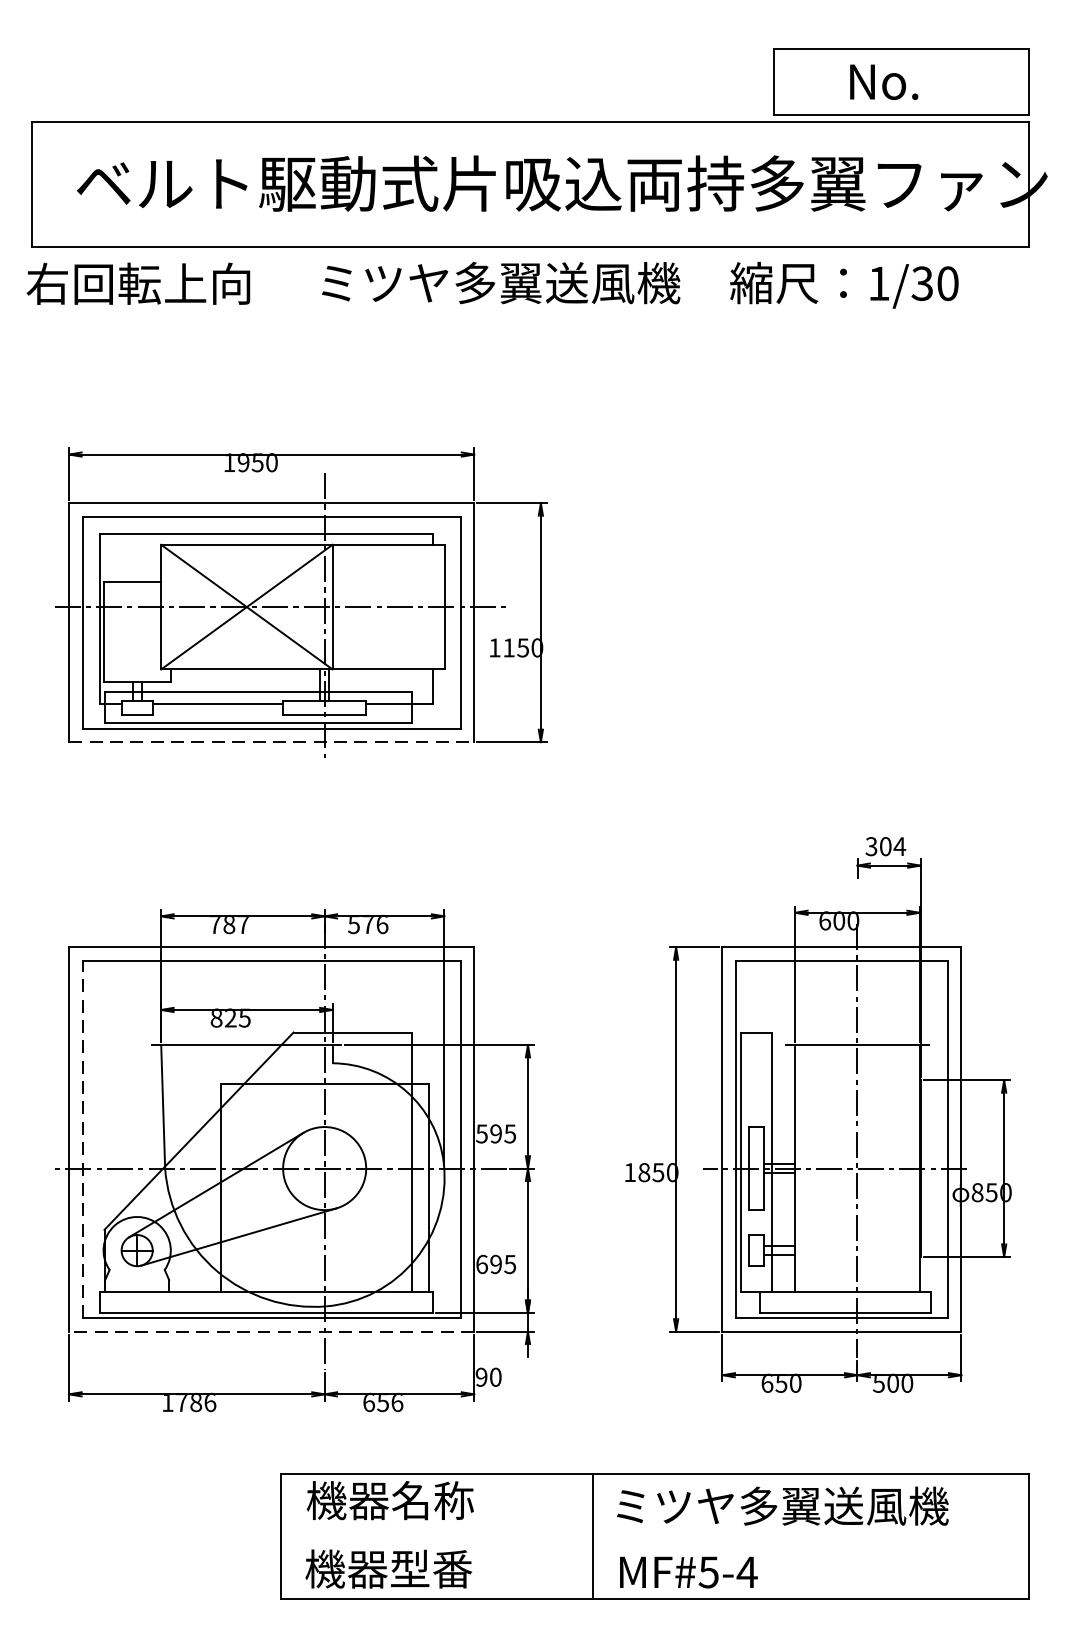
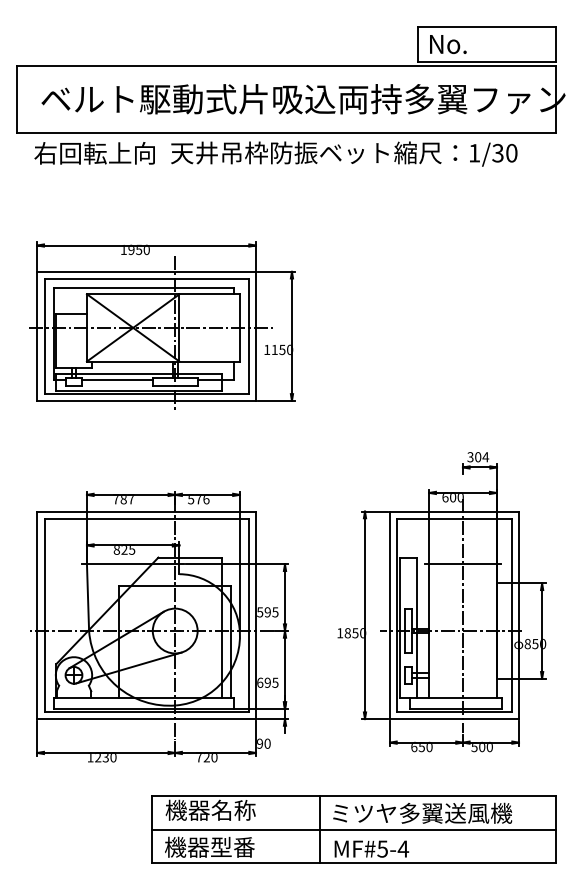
text: (884, 82) -> (448, 44), moved
text: (517, 282) -> (279, 152), ミツヤ多翼送風機 -> 天井吊枠防振ベット
text: (138, 284) -> (94, 153), moved
line: (273, 741) -> (147, 400), dashed -> solid
line: (82, 1137) -> (44, 614), dashed -> solid
line: (271, 1332) -> (146, 719), dashed -> solid
text: (195, 1404) -> (105, 758), 1786 -> 1230
text: (382, 1404) -> (206, 758), 656 -> 720
line: (654, 1536) -> (353, 829), added

